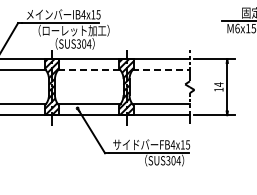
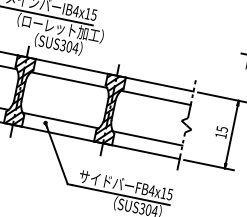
line: (89, 70) -> (69, 80), dashed -> solid
line: (161, 70) -> (156, 98), dashed -> solid
text: (218, 84) -> (221, 129), 14 -> 15

